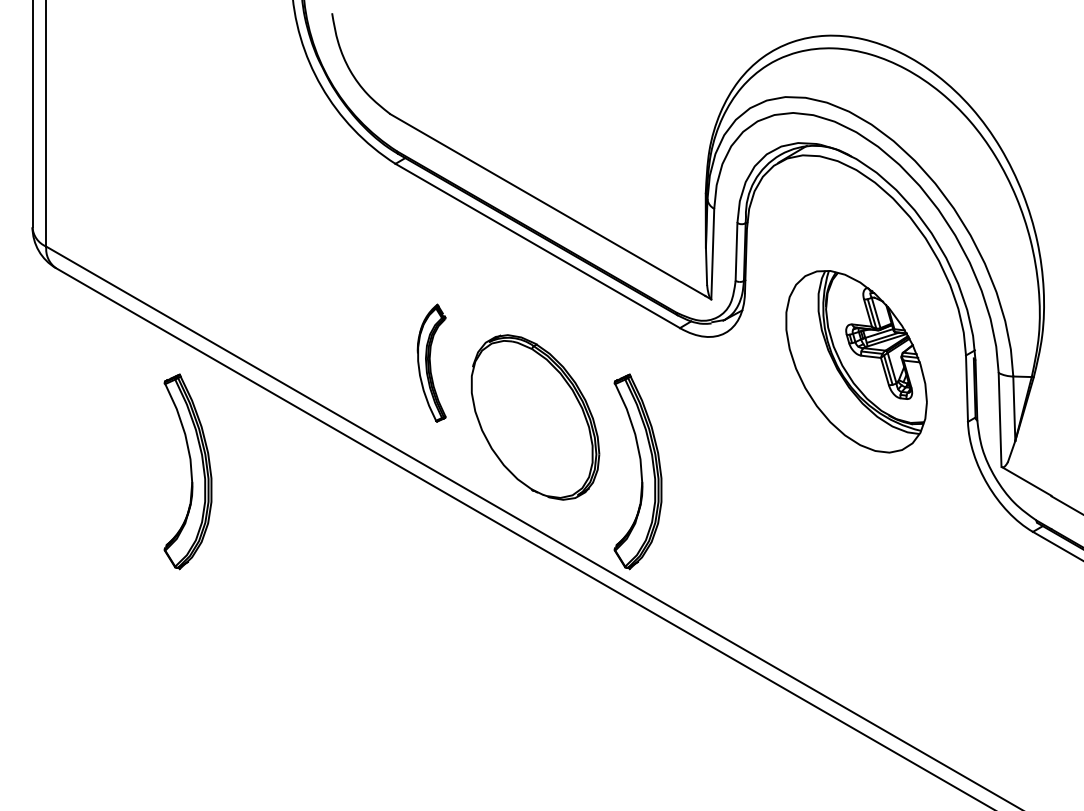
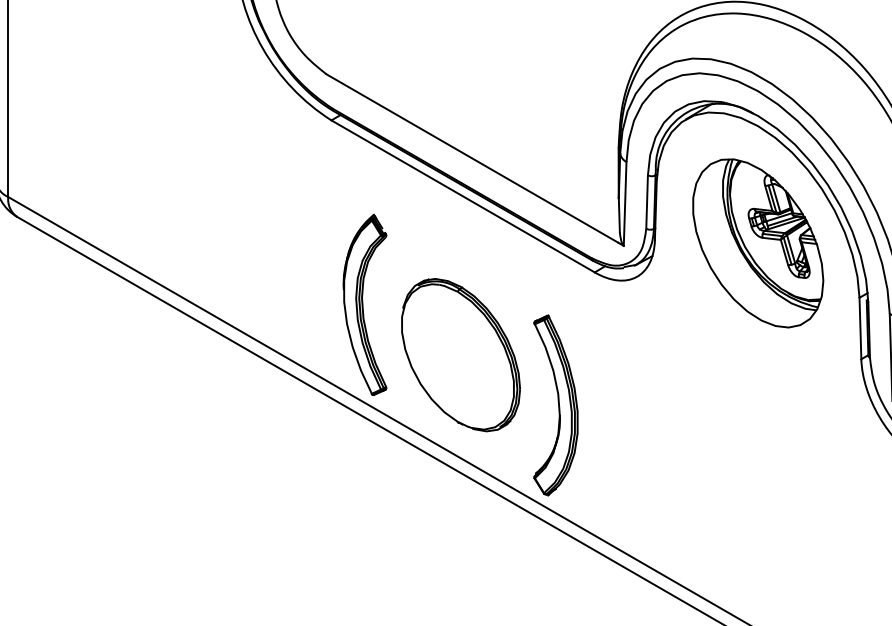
part: (856, 361) -> (758, 243), moved
part: (431, 362) -> (364, 304), size x1.67
part: (187, 471) -> (138, 405), removed

